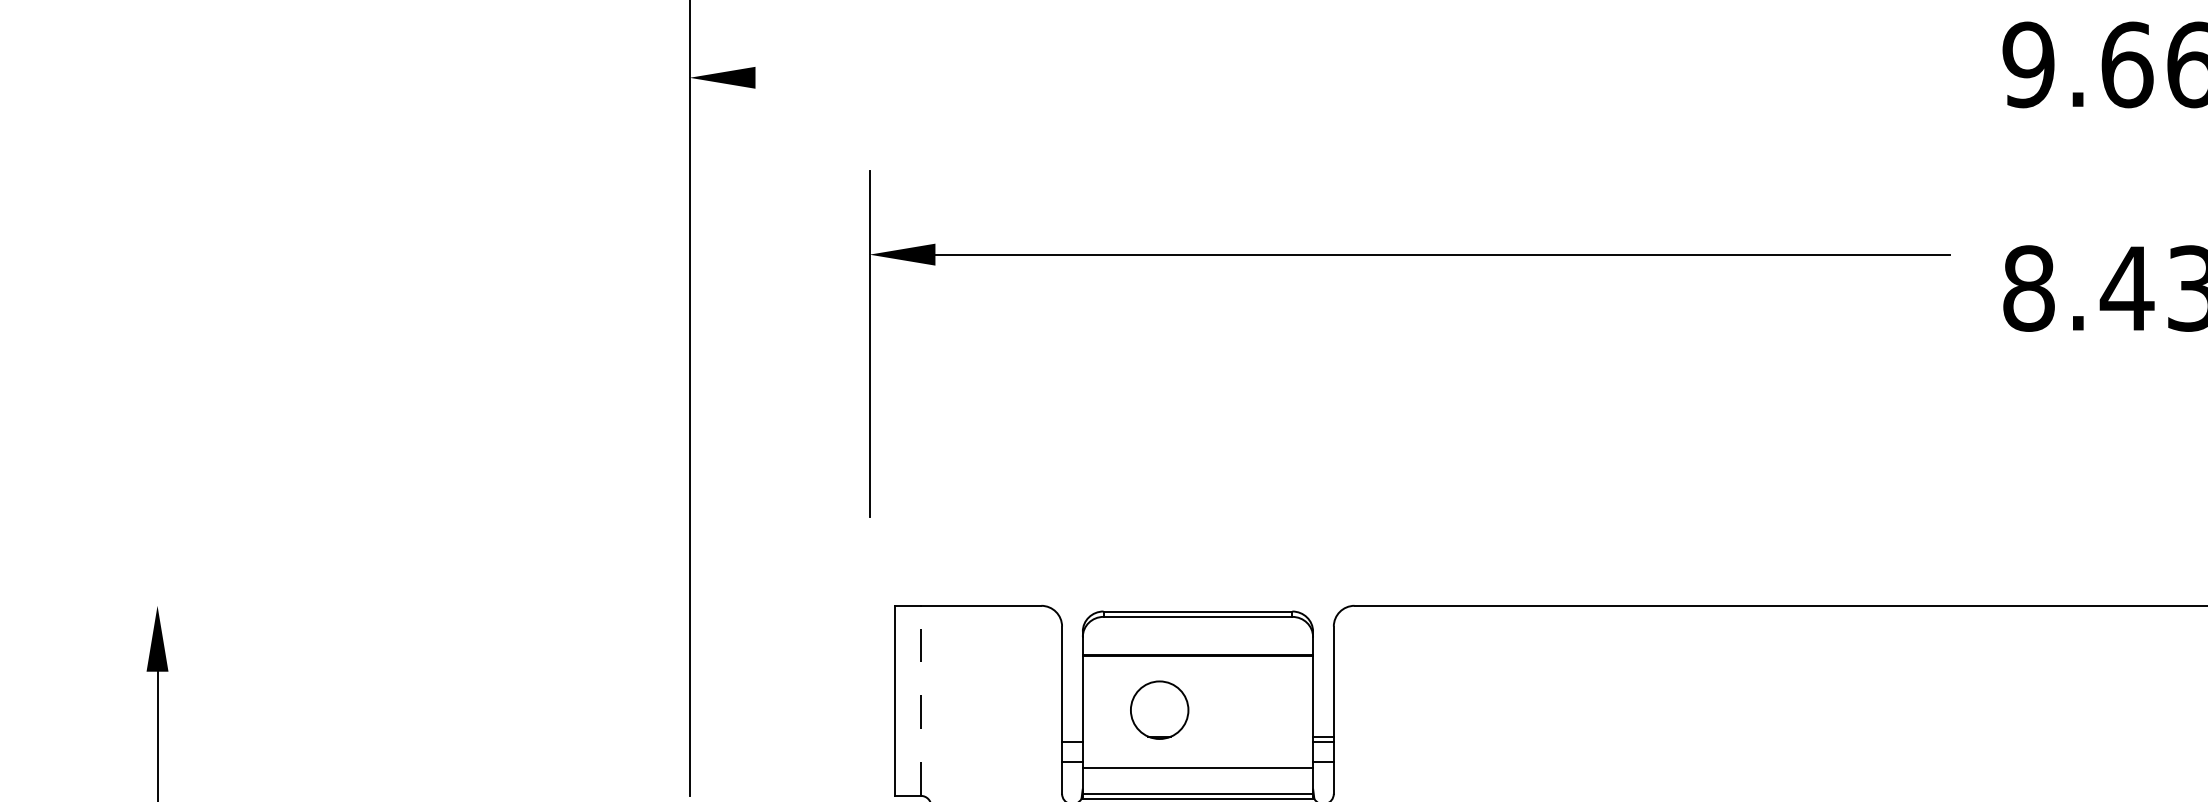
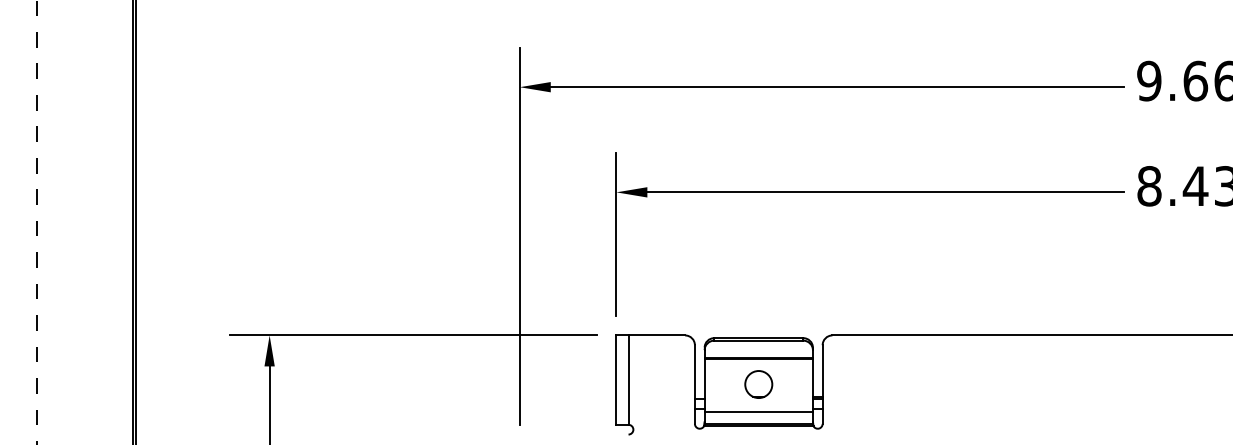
line: (1365, 78) -> (837, 87), added
part: (1407, 254) -> (869, 192), moved
line: (463, 605) -> (413, 335), added
line: (920, 701) -> (628, 380), dashed -> solid
circle: (1159, 710) -> (758, 384), moved

